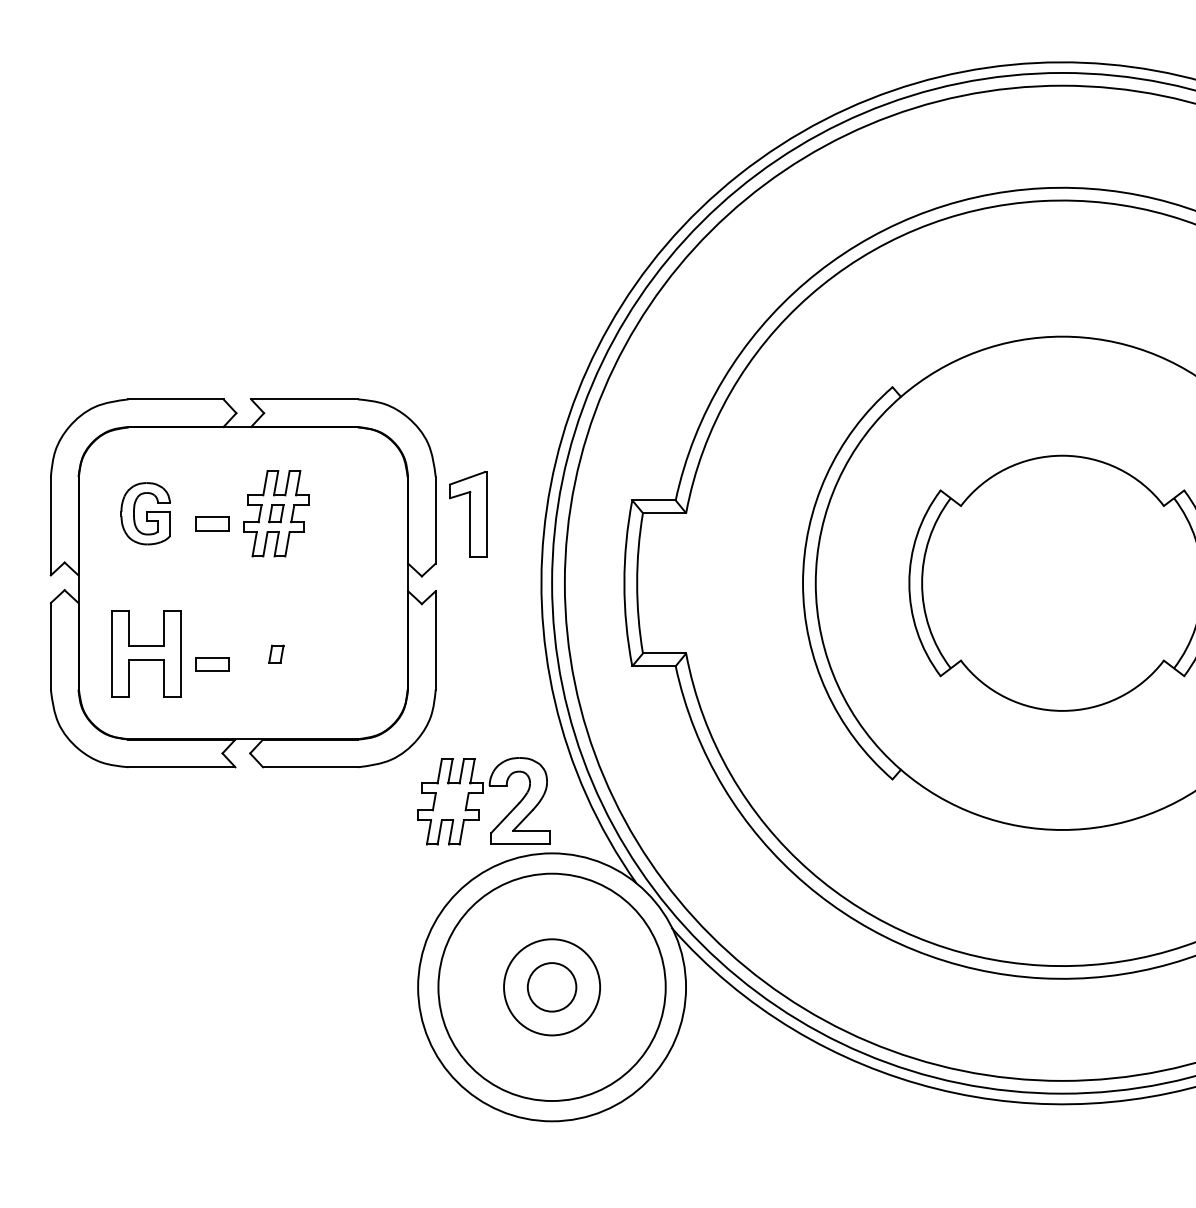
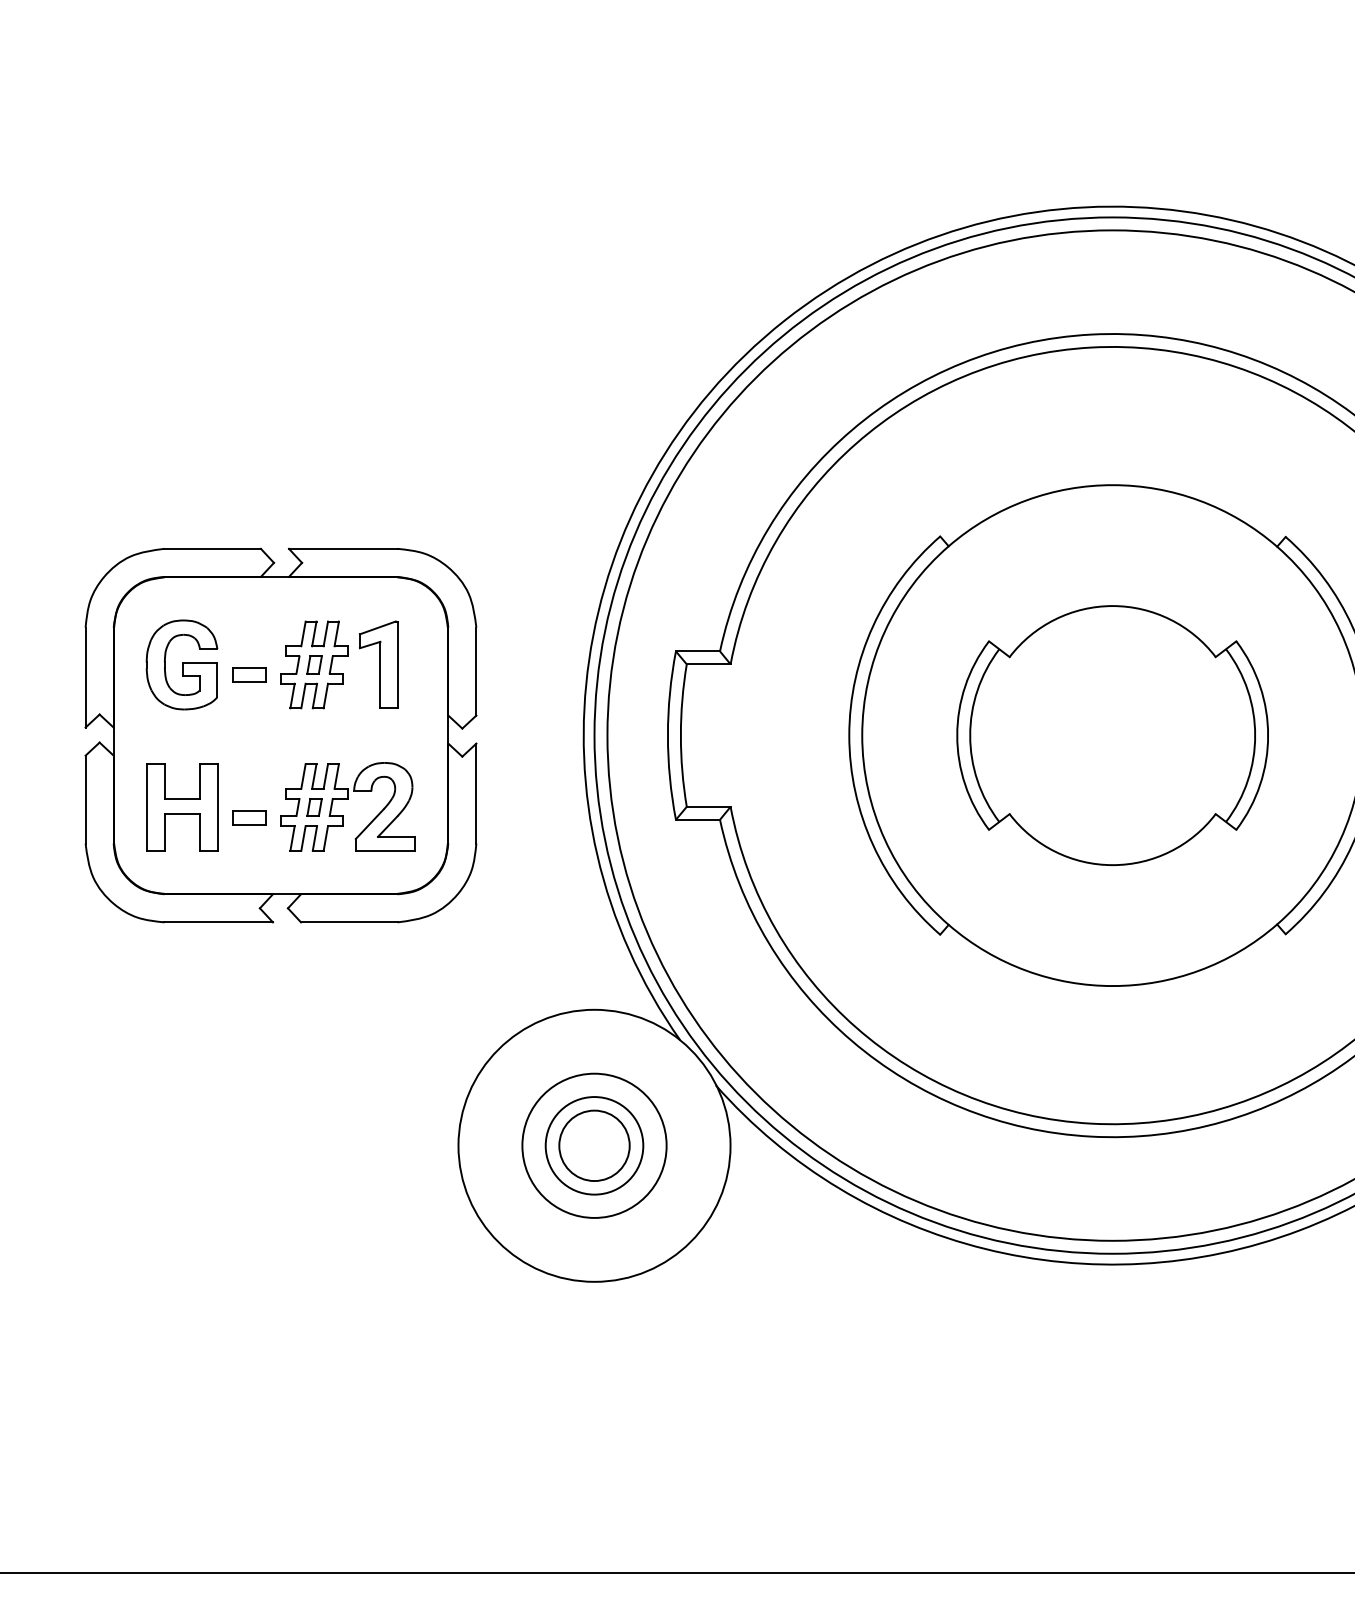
part: (145, 513) -> (181, 664), size x1.43
part: (468, 514) -> (378, 664), moved
part: (483, 793) -> (347, 799), moved
circle: (552, 987) -> (594, 1145), size x0.62
circle: (552, 987) -> (594, 1145), size x1.43

